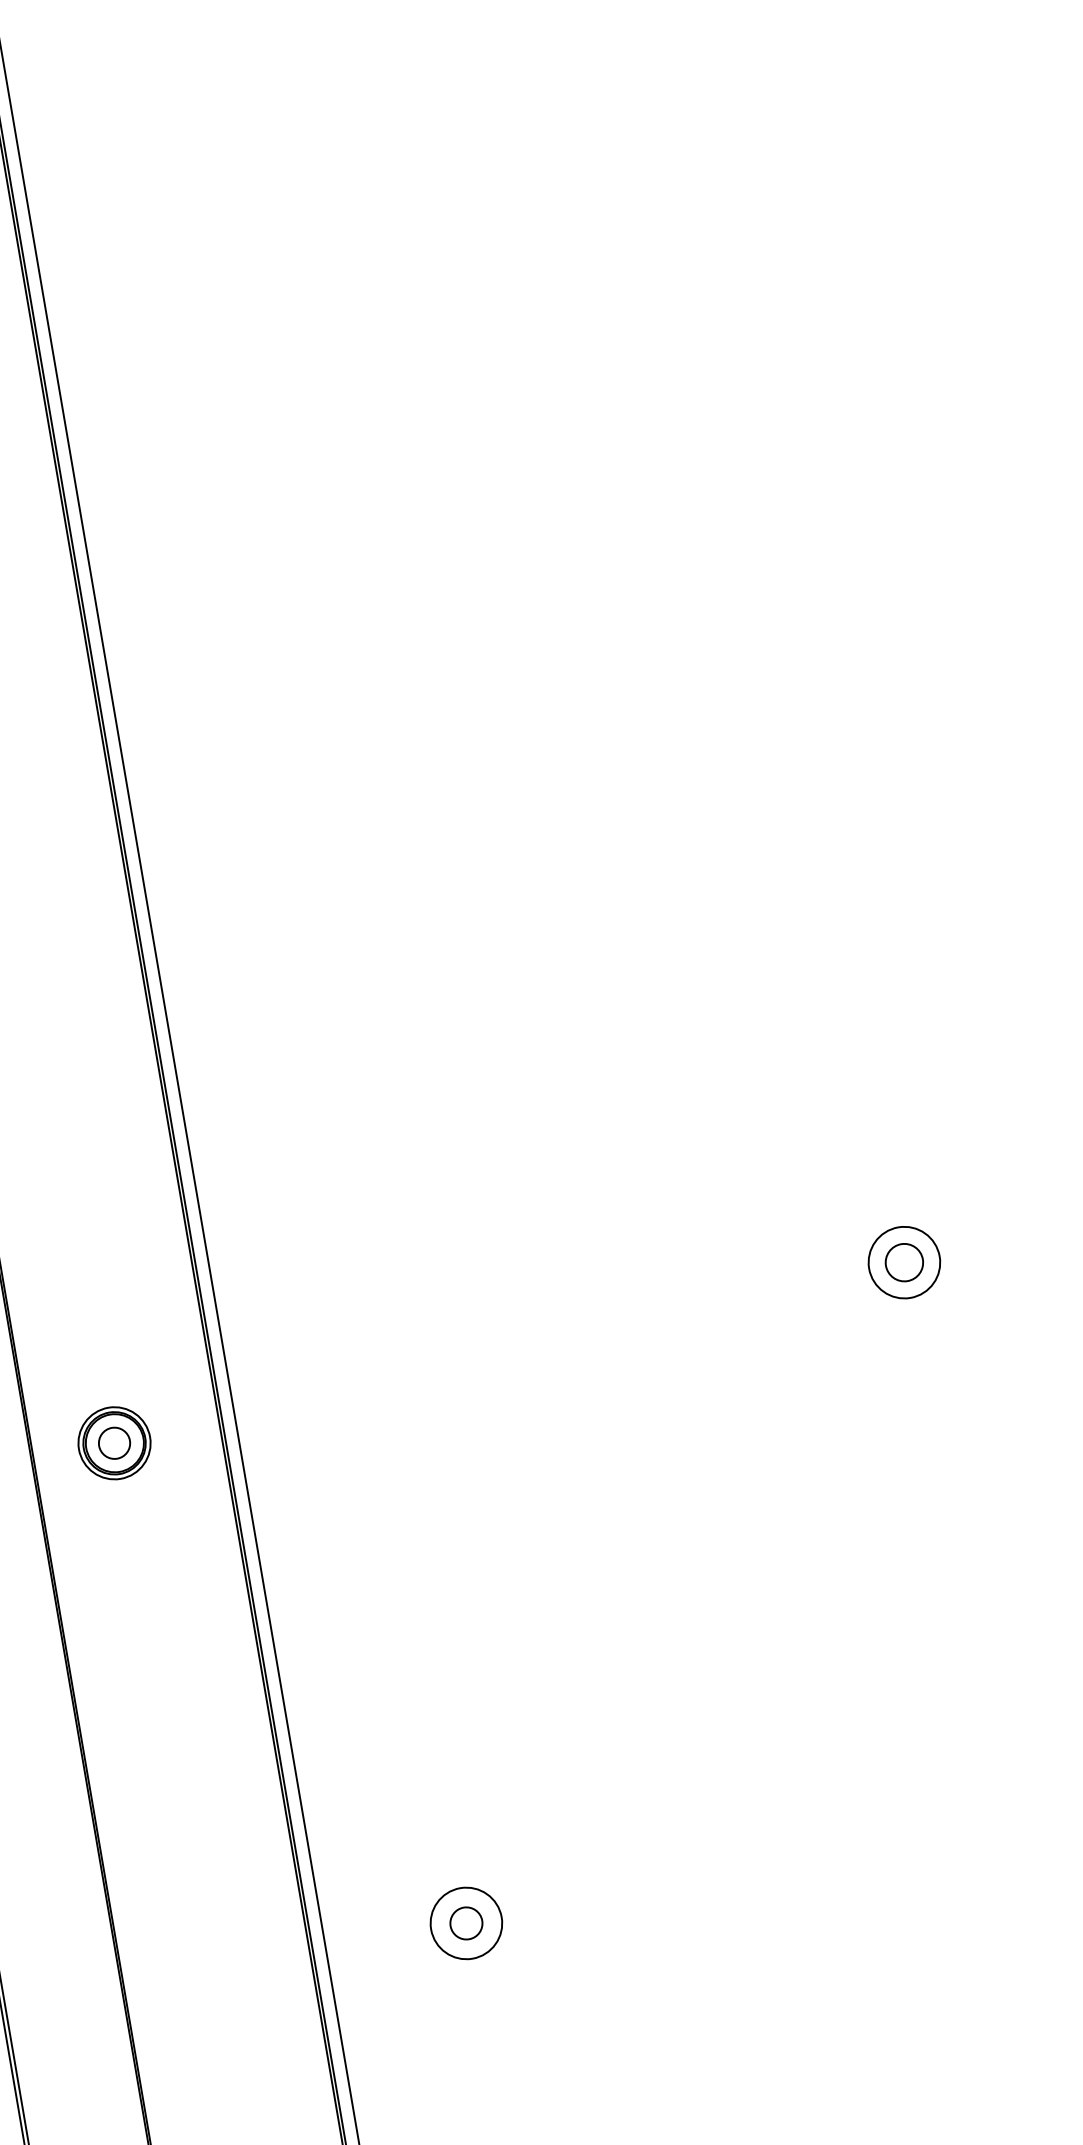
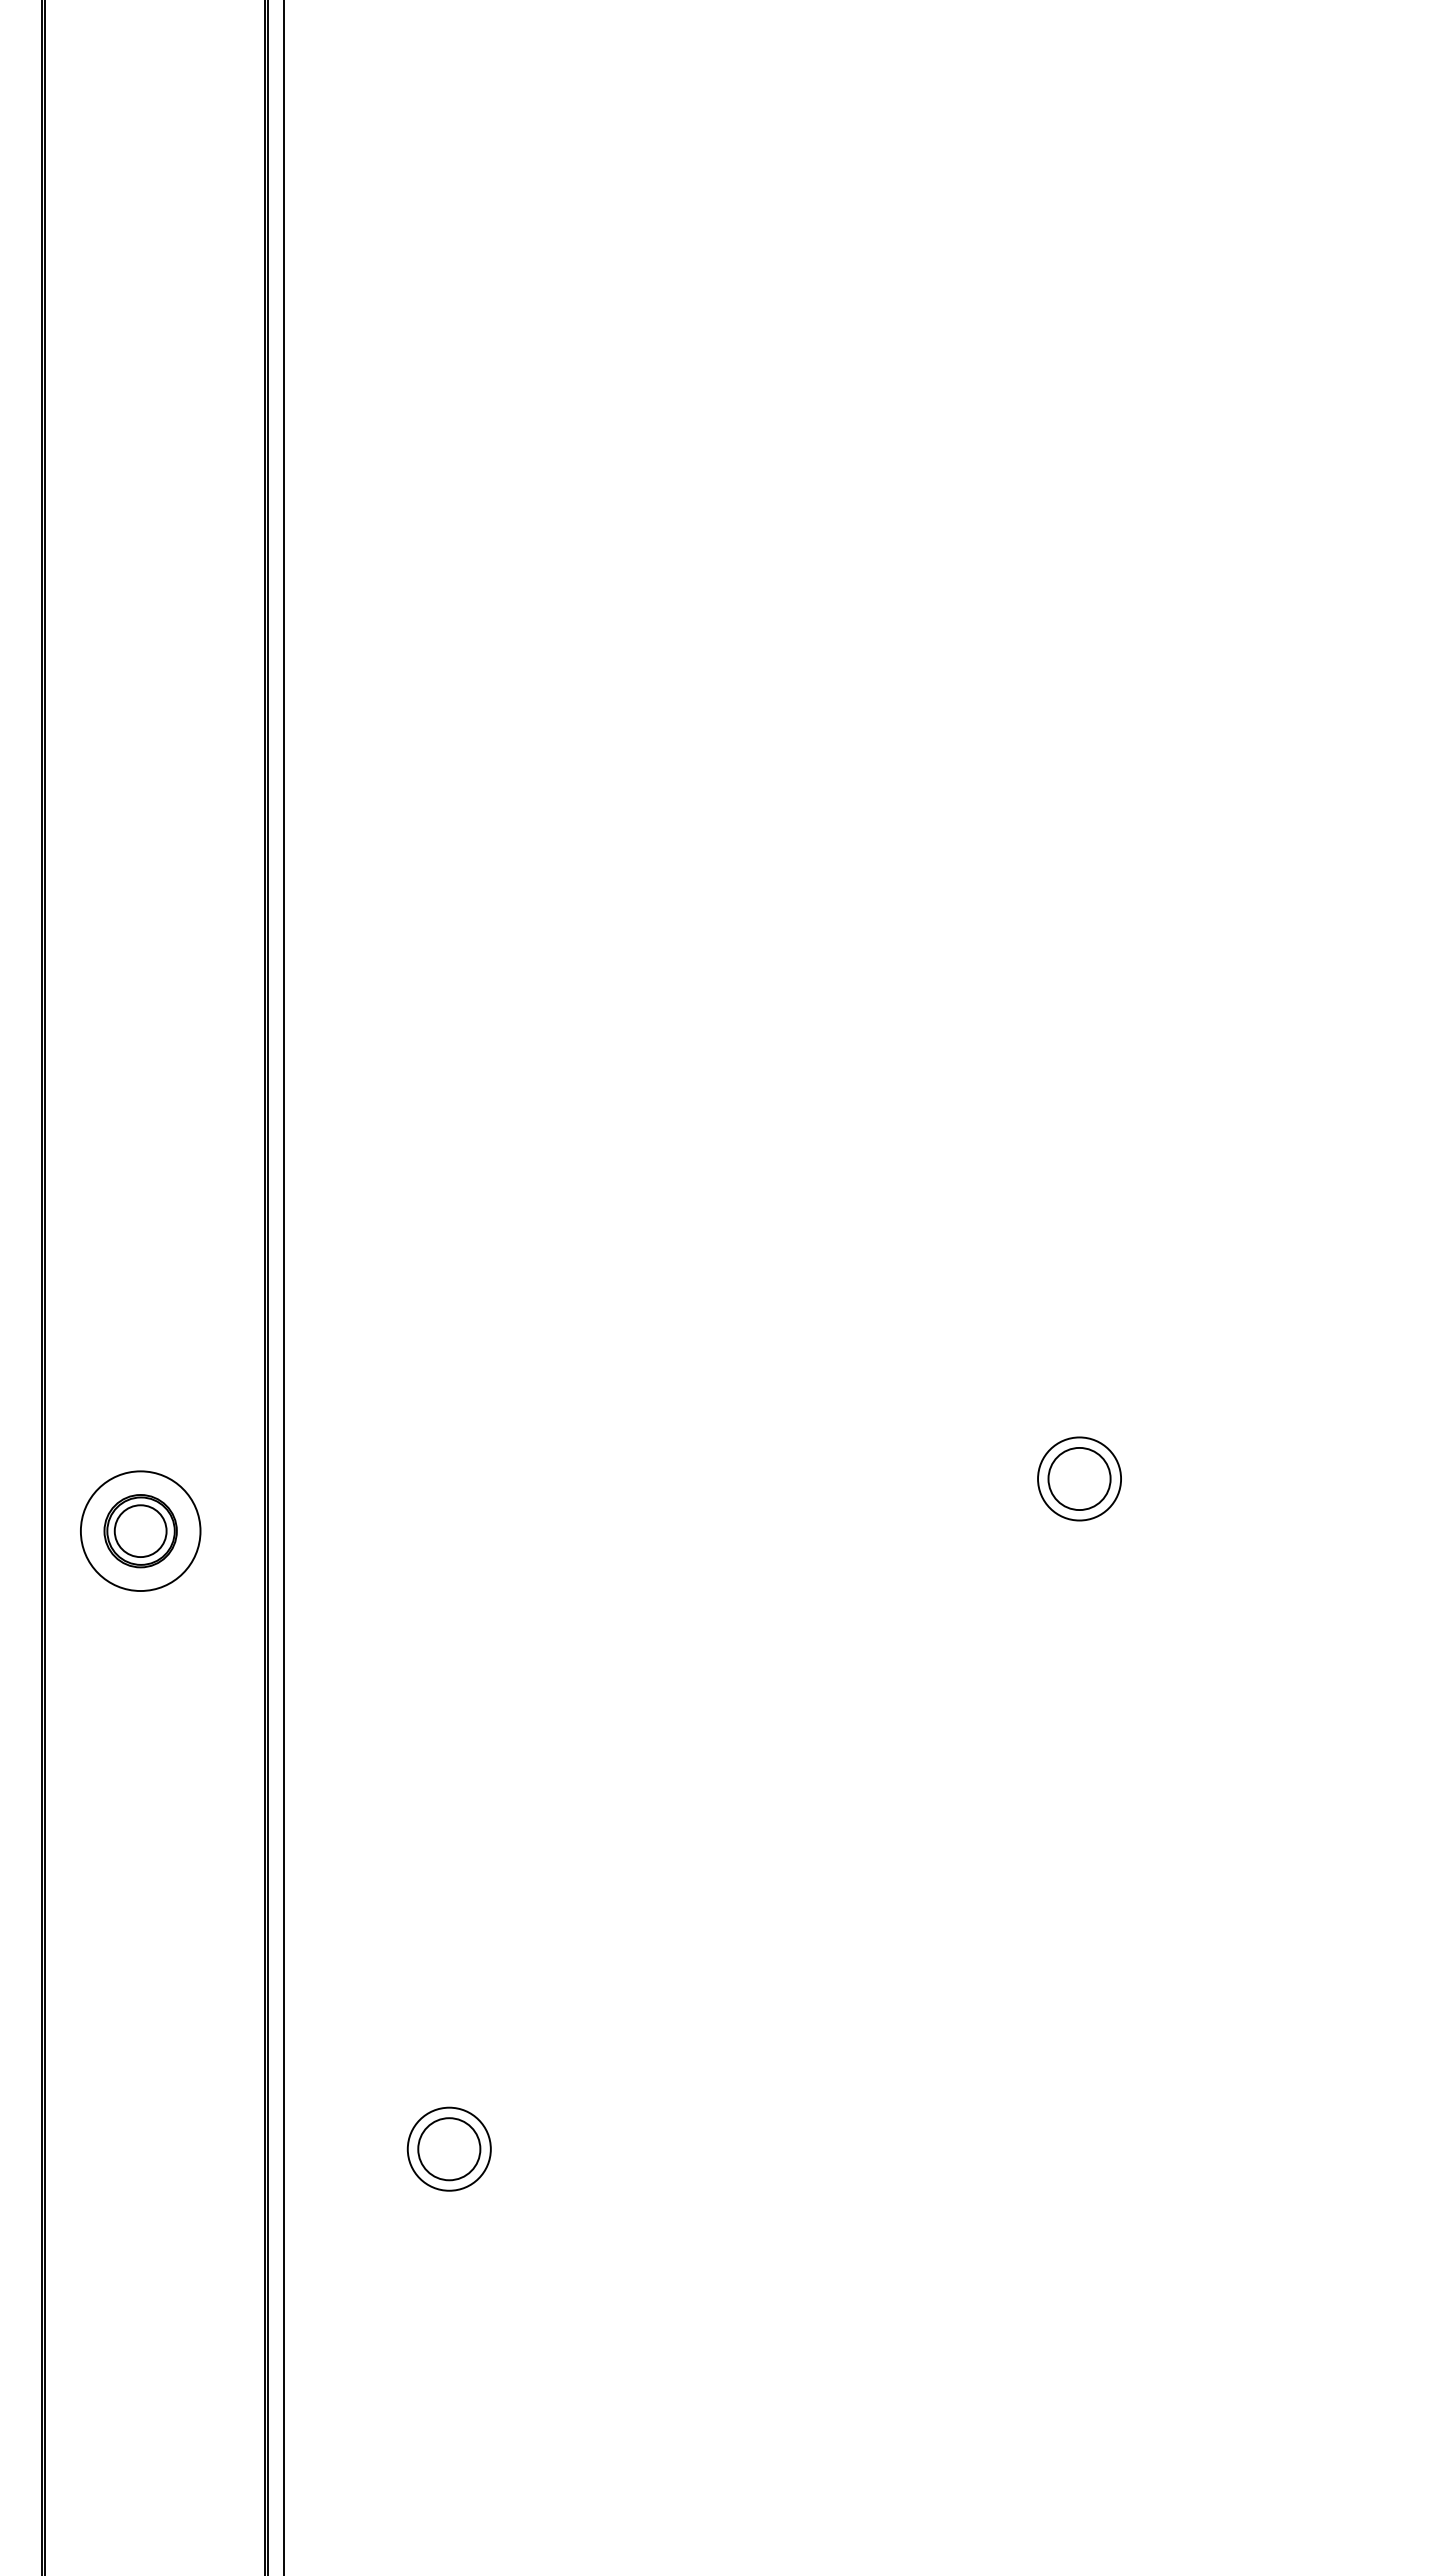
circle: (904, 1262) -> (1079, 1478), size x1.43
circle: (114, 1443) -> (140, 1531), size x1.43
circle: (114, 1443) -> (140, 1531), size x1.43
circle: (466, 1923) -> (449, 2149), size x1.67

